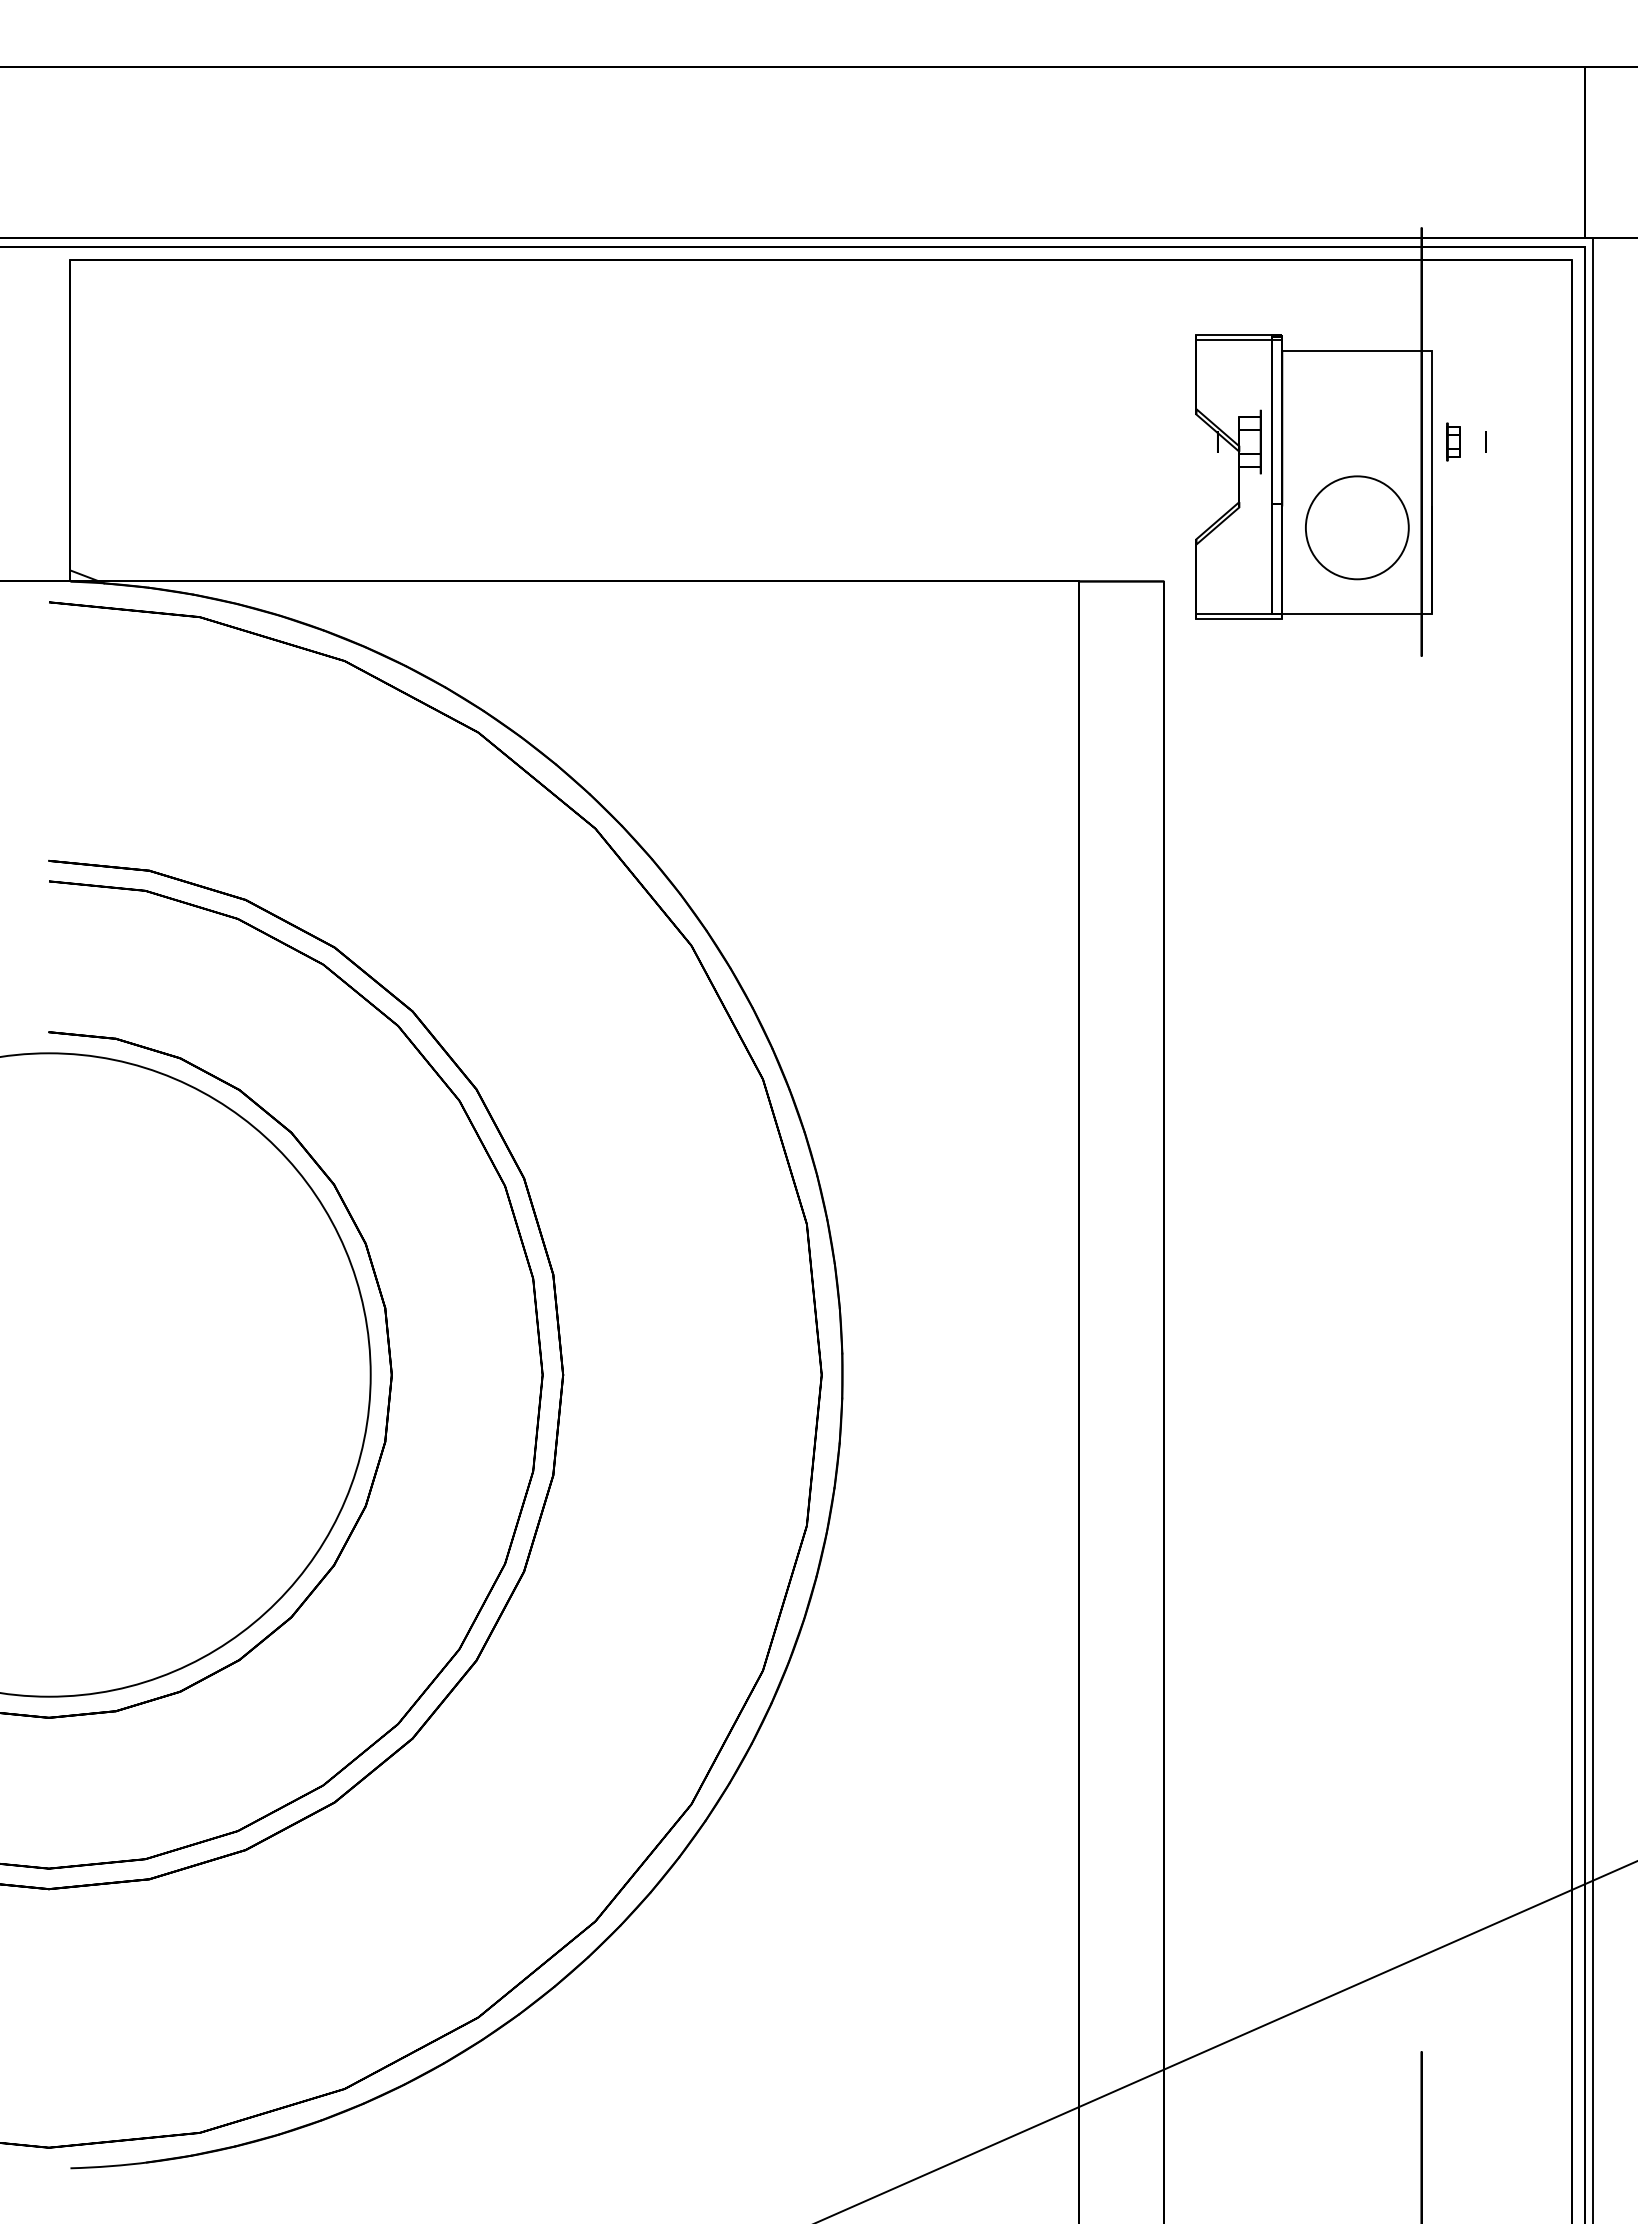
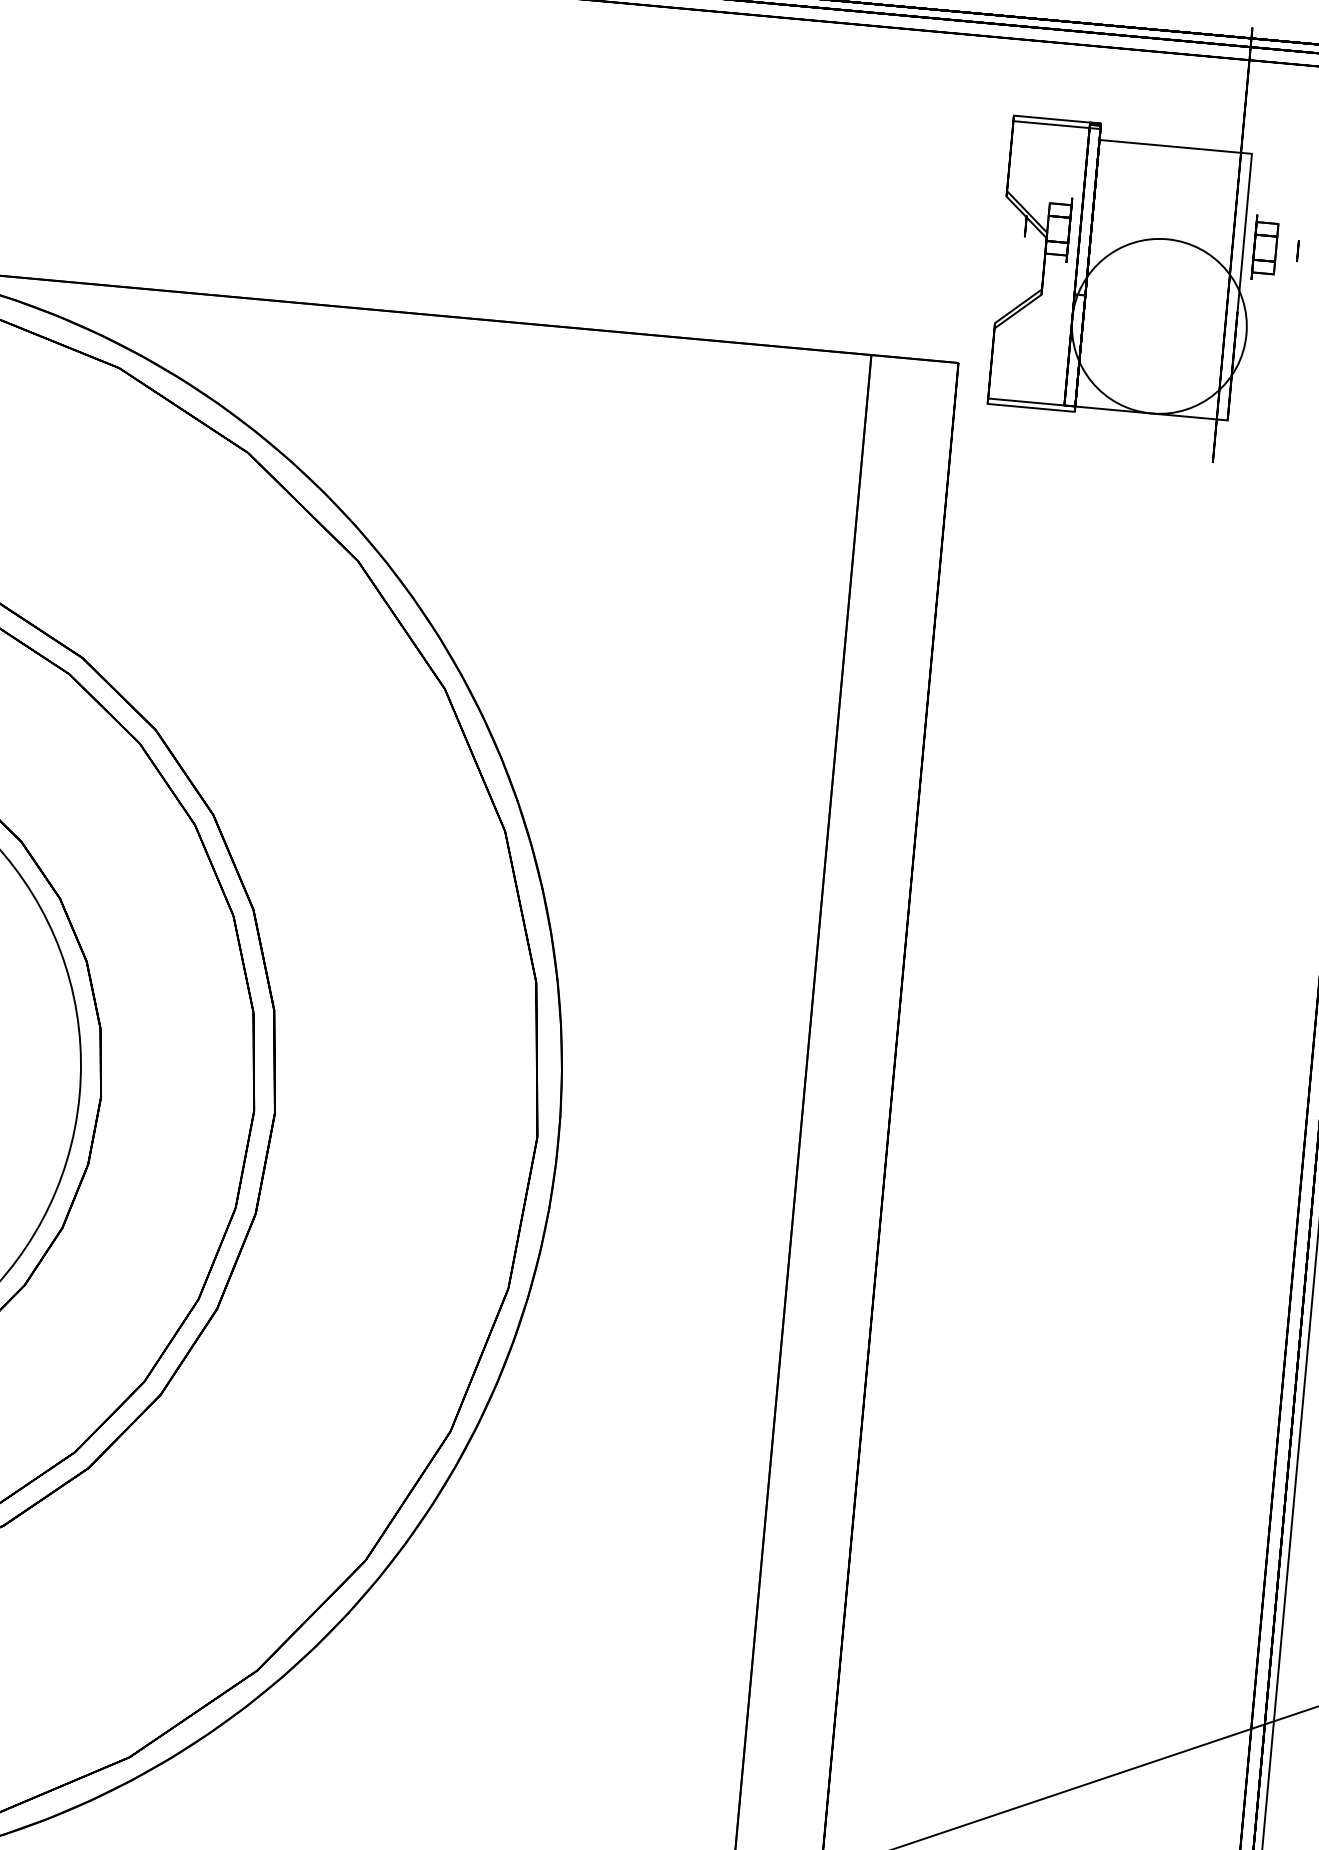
part: (1453, 441) -> (1264, 247), size x1.67
circle: (1357, 527) -> (1159, 326), size x1.67

